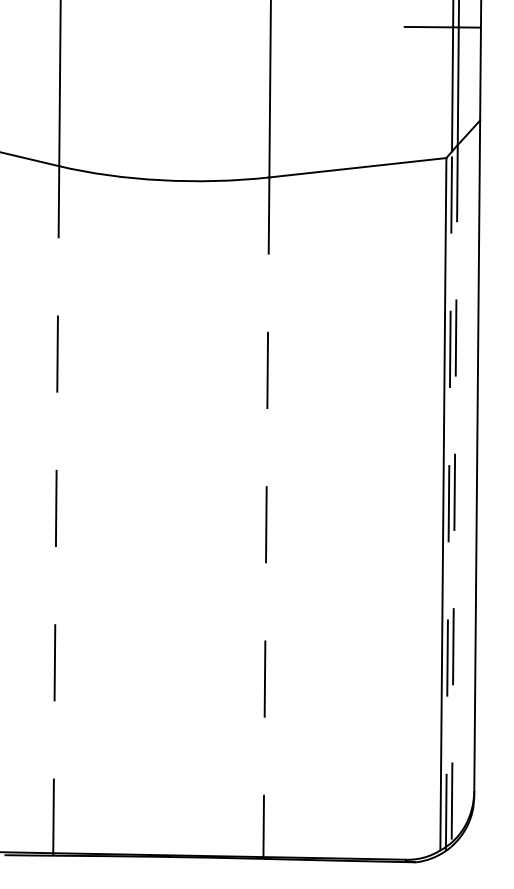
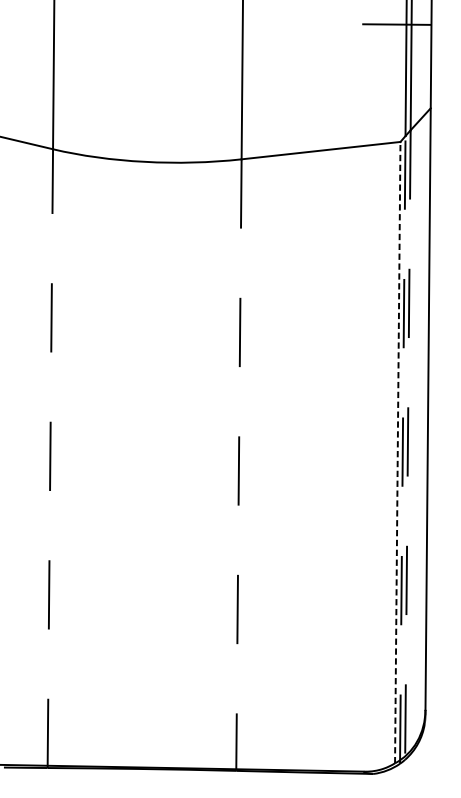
line: (443, 503) -> (397, 451), solid -> dashed

